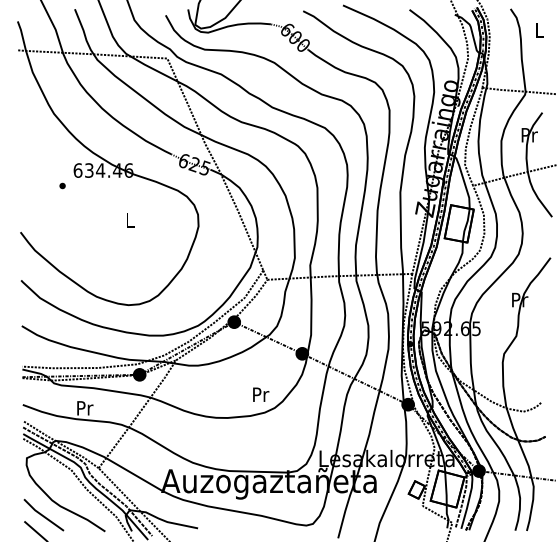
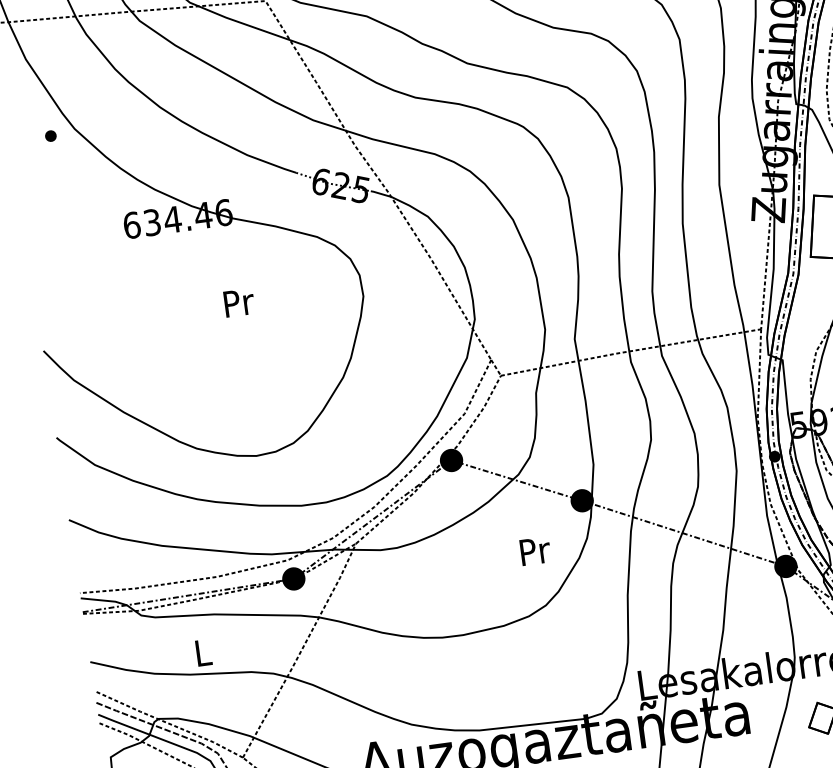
part: (62, 185) -> (50, 135), moved
text: (130, 220) -> (239, 302), L -> Pr
text: (261, 394) -> (536, 550), moved
text: (85, 408) -> (204, 653), Pr -> L

